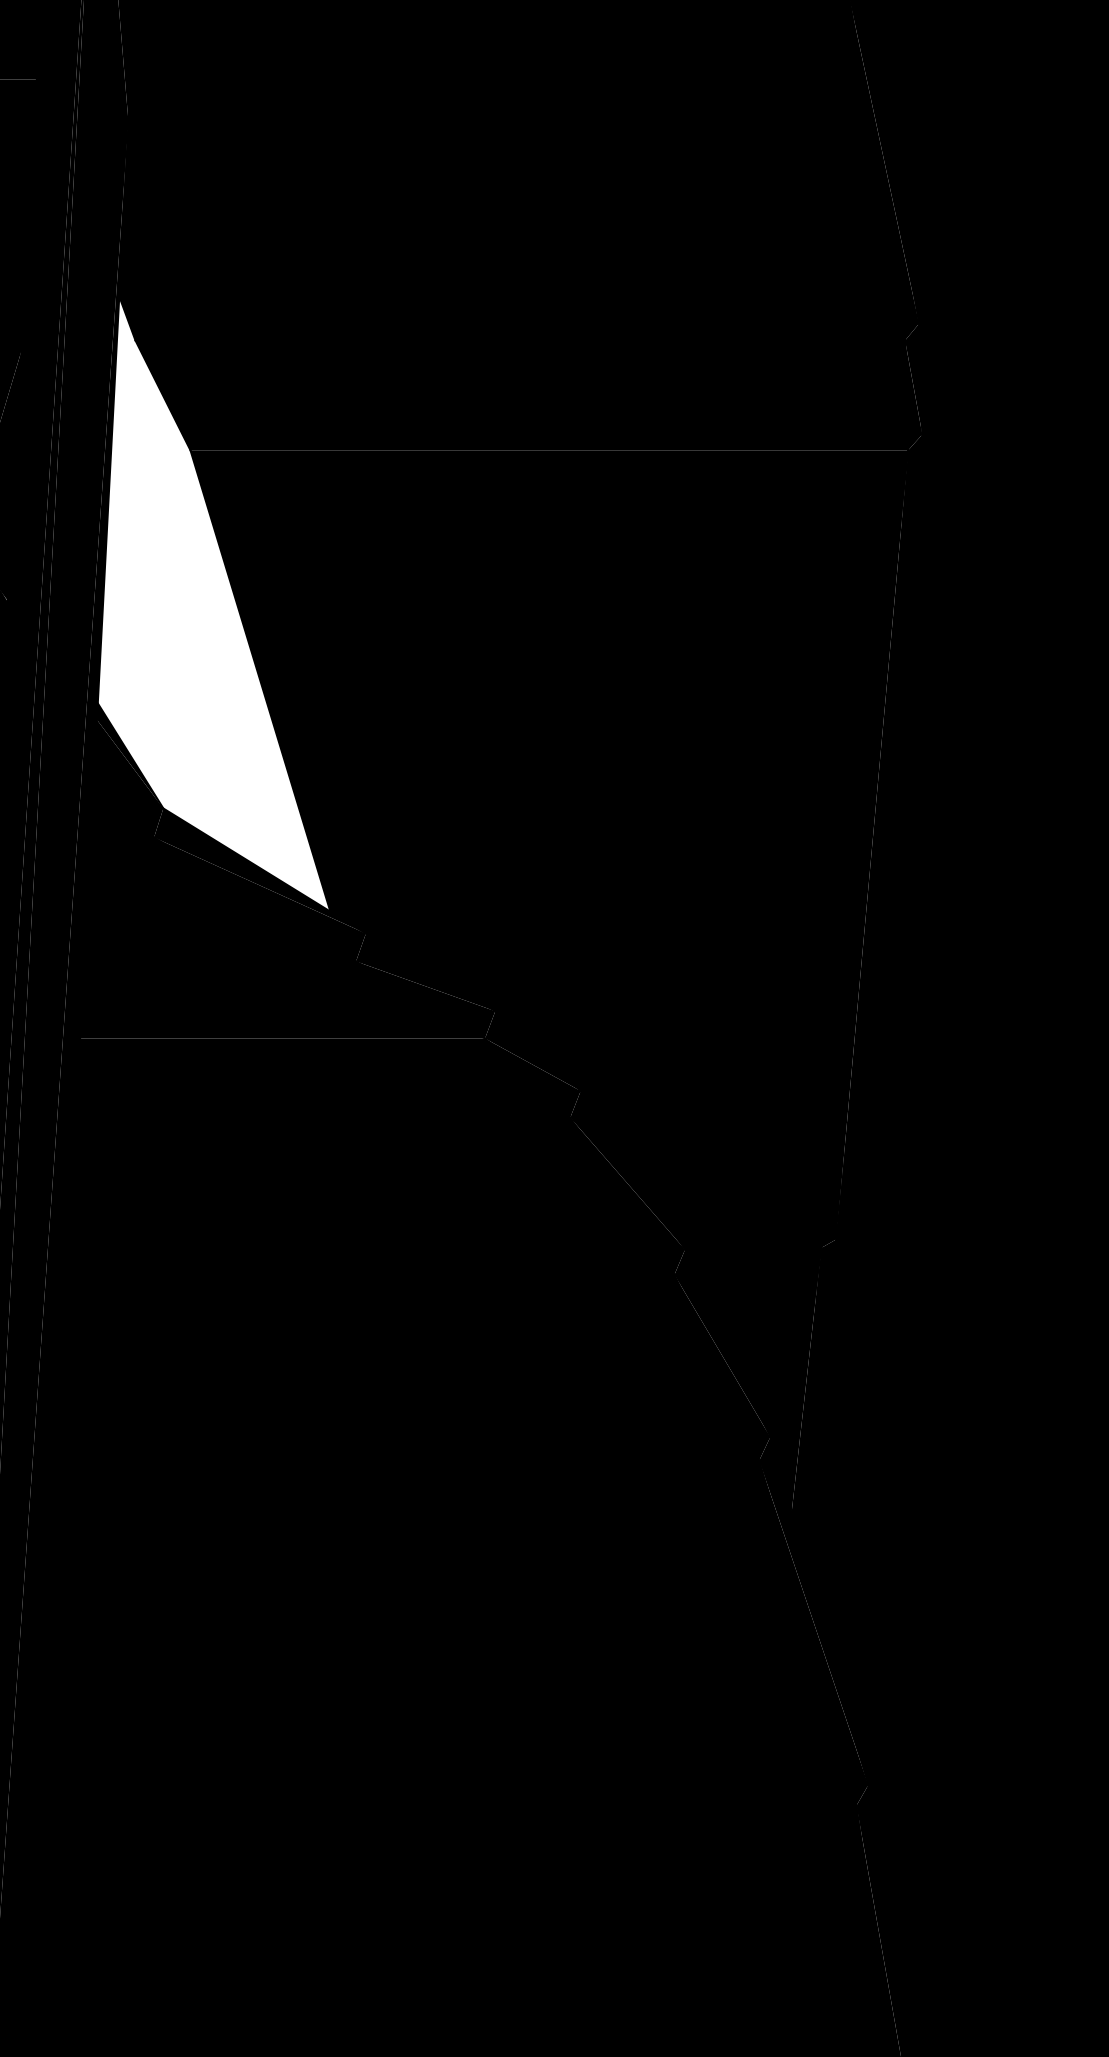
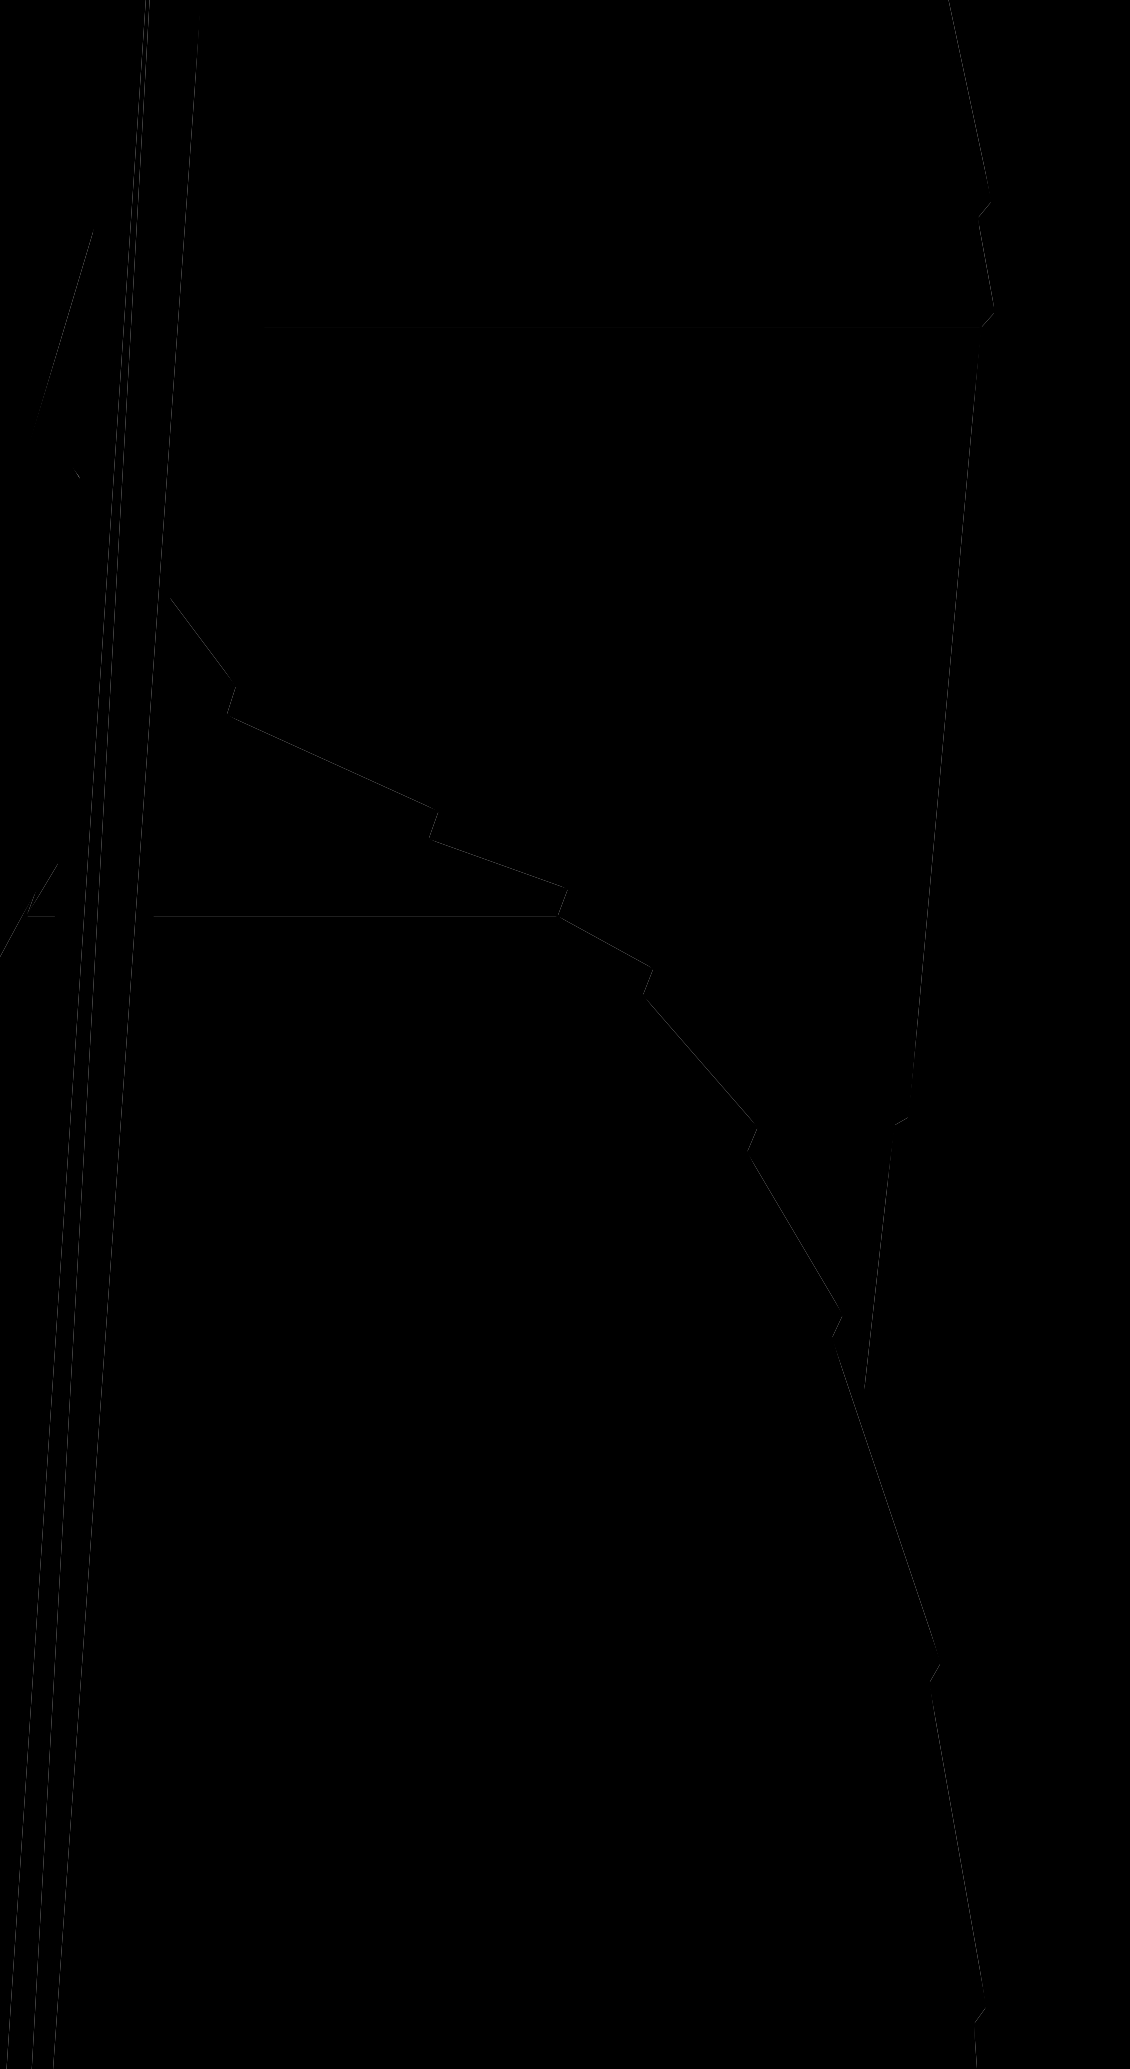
fill: (213, 603) -> (286, 481), added

